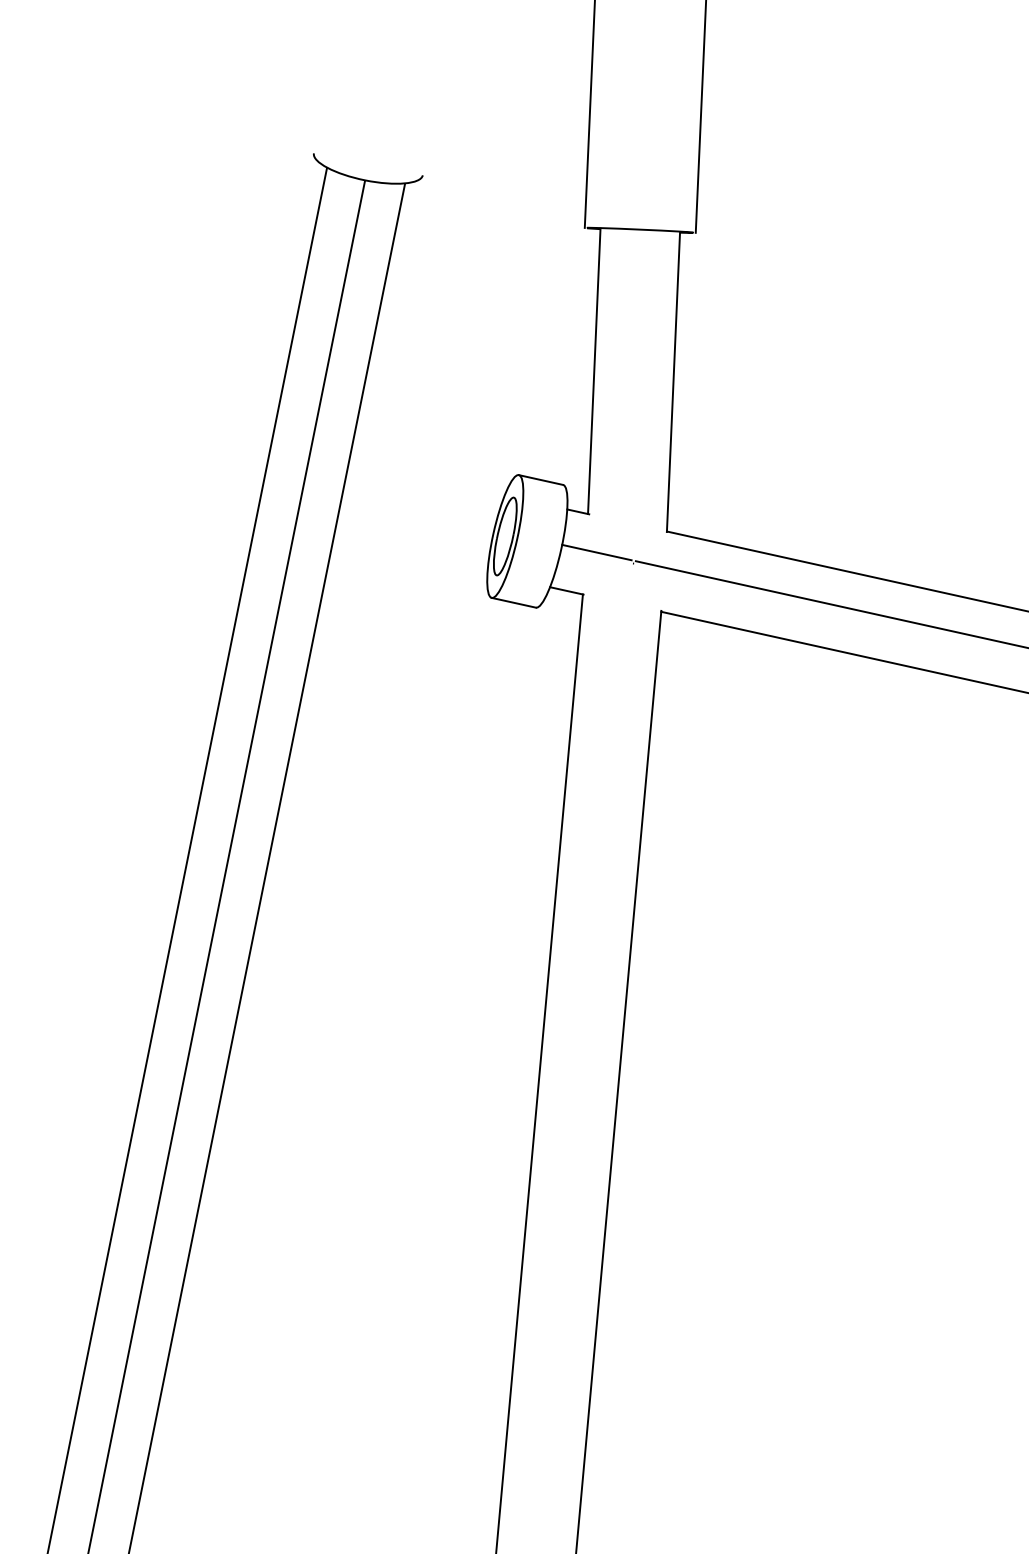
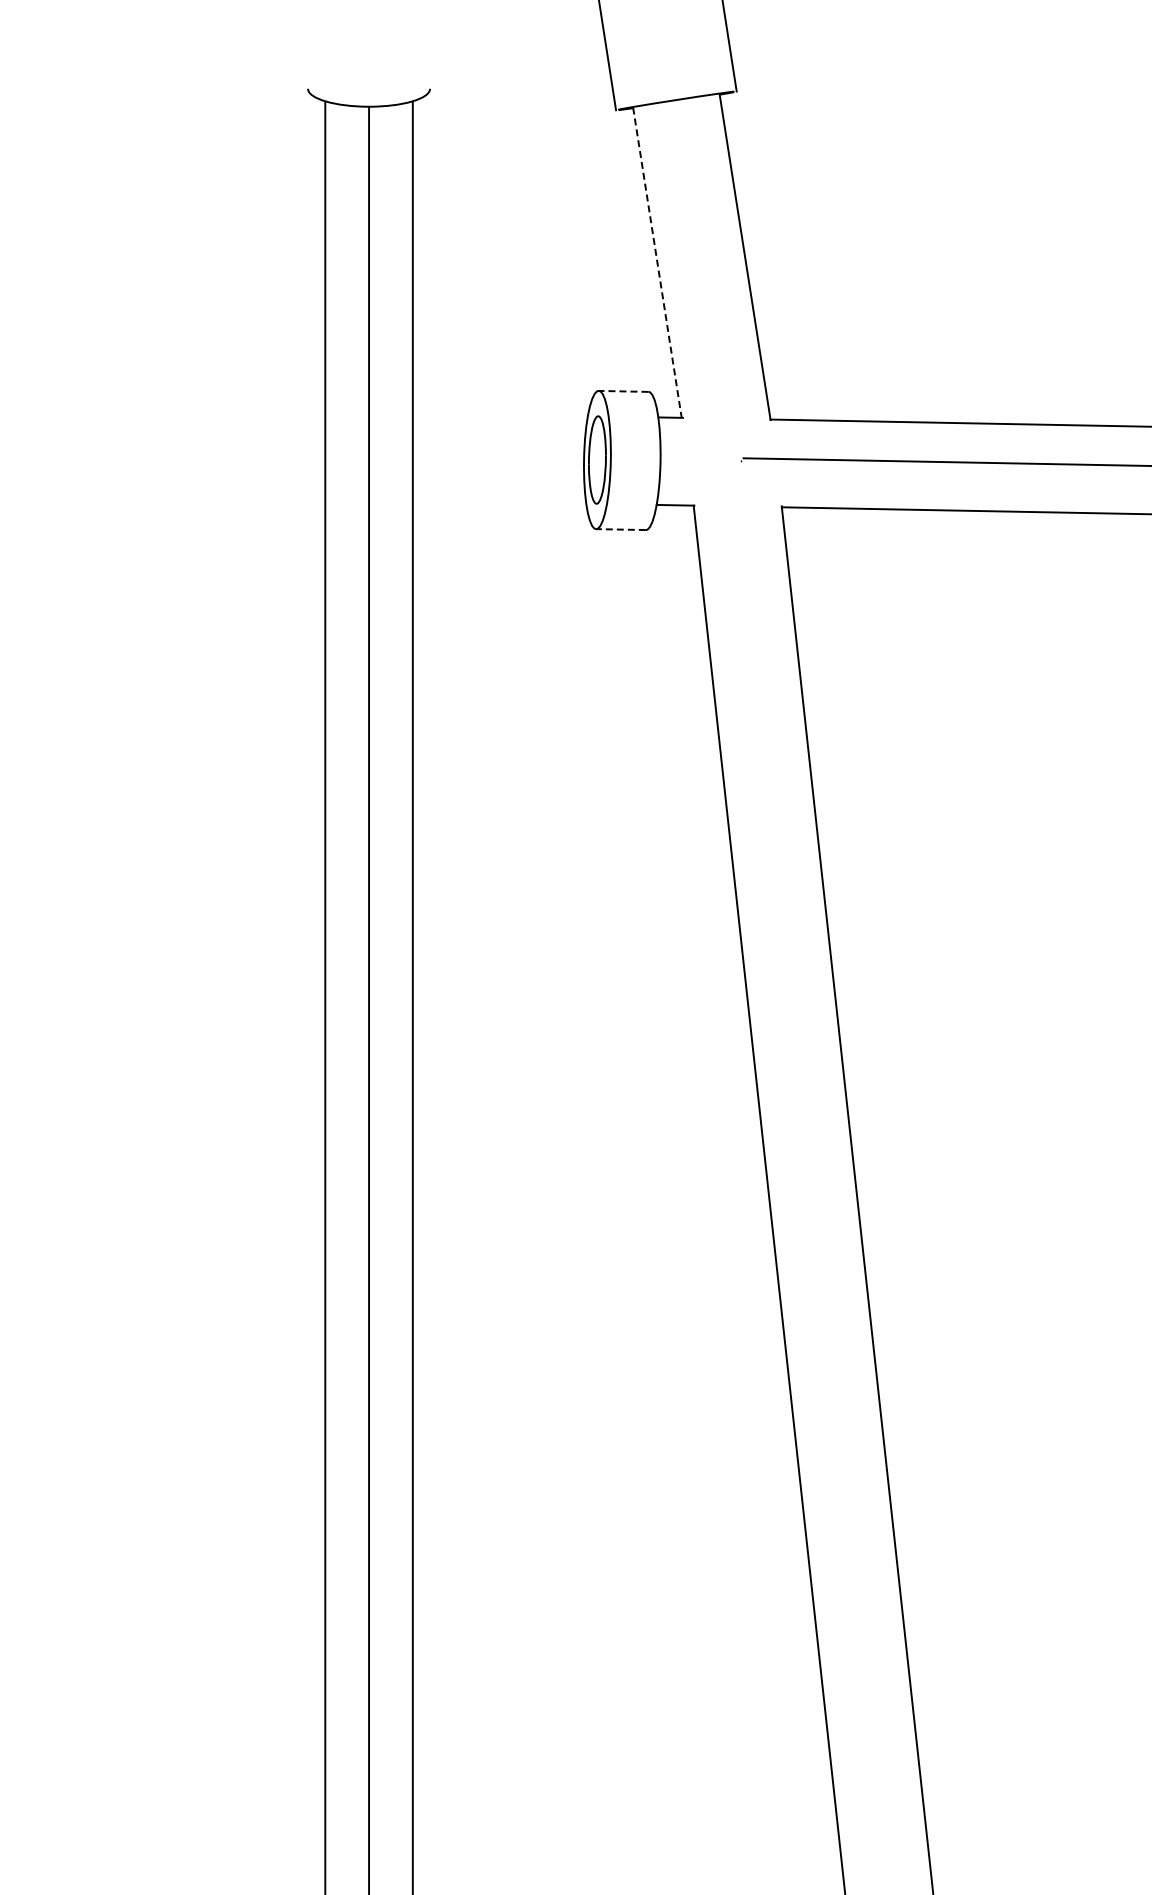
line: (594, 372) -> (657, 263), solid -> dashed
line: (540, 480) -> (623, 391), solid -> dashed
line: (596, 552) -> (699, 457), removed
line: (513, 602) -> (620, 529), solid -> dashed

